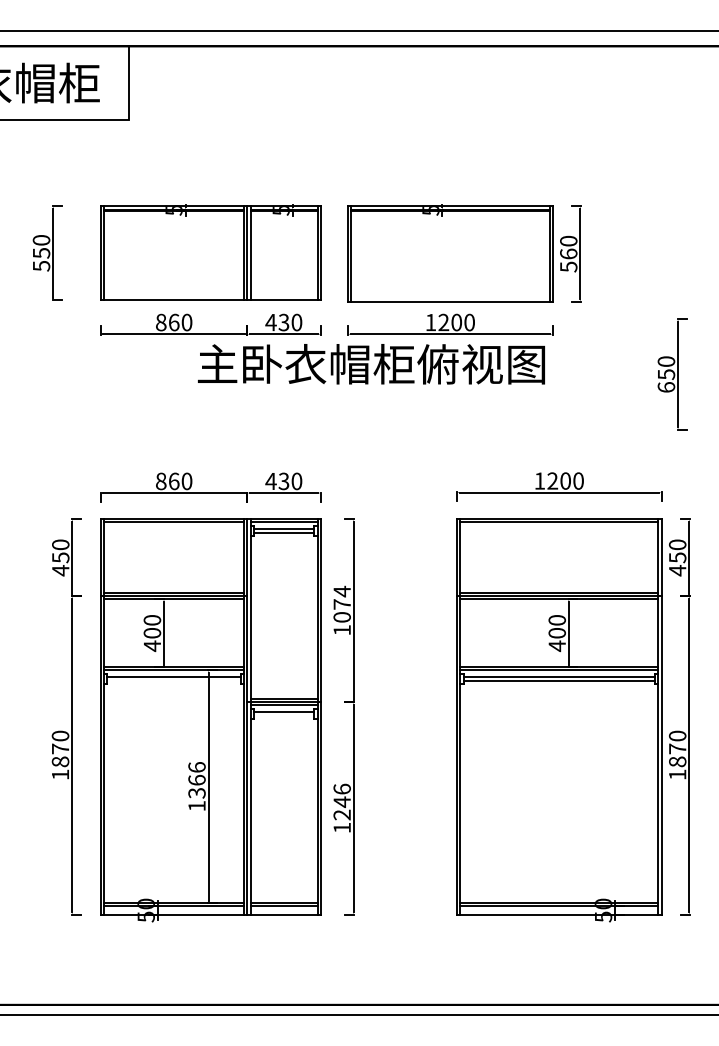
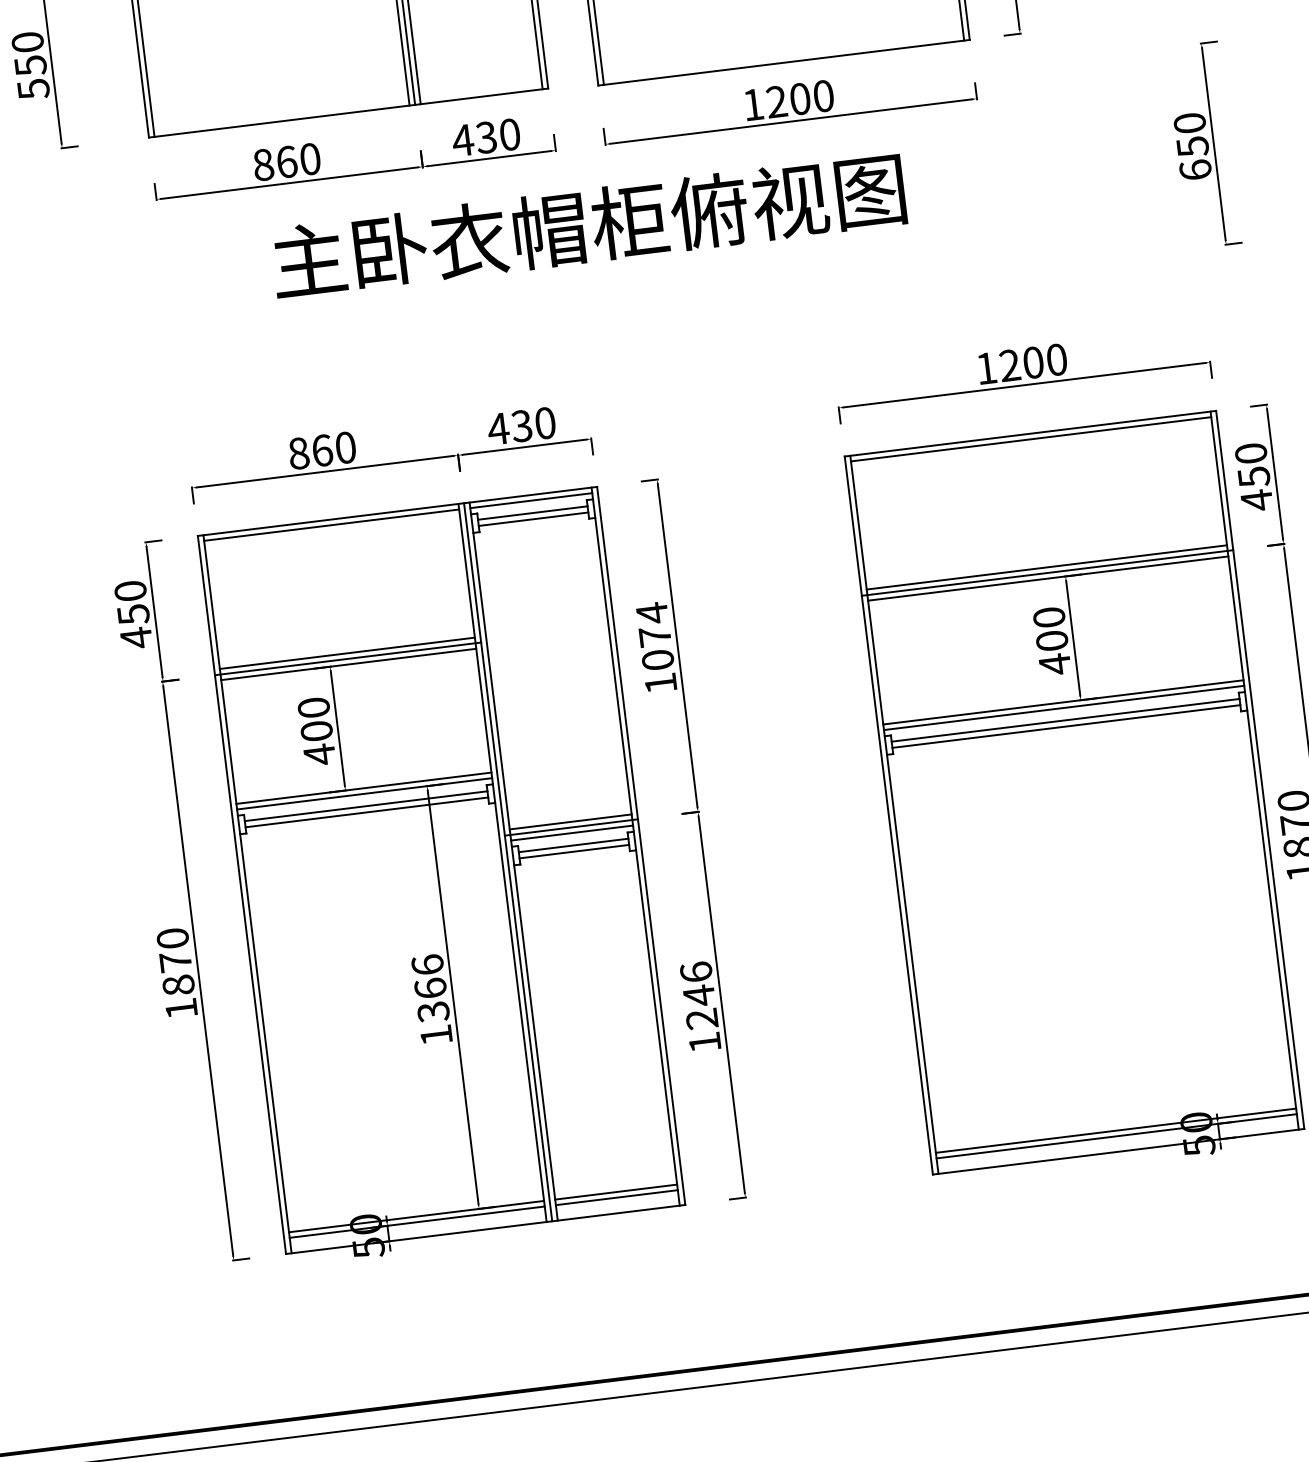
text: (371, 364) -> (588, 226), moved
line: (173, 680) -> (365, 812), added
line: (283, 715) -> (573, 851), added

